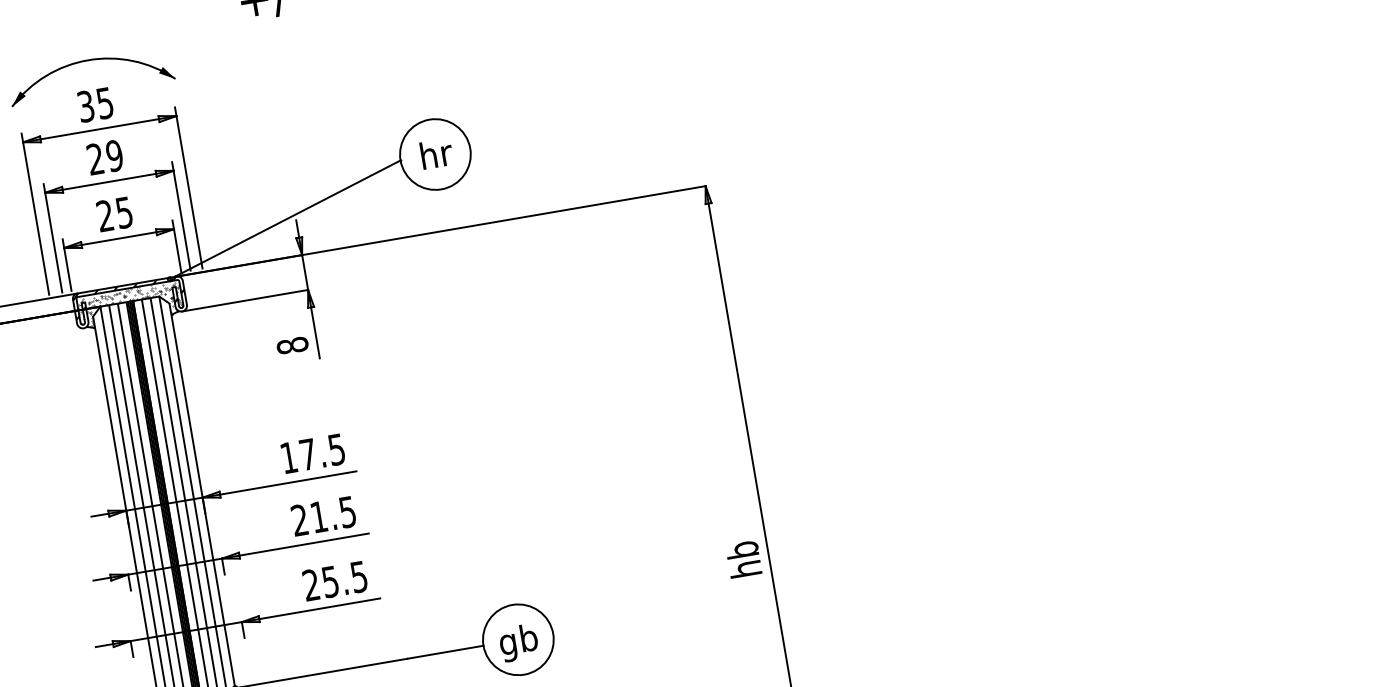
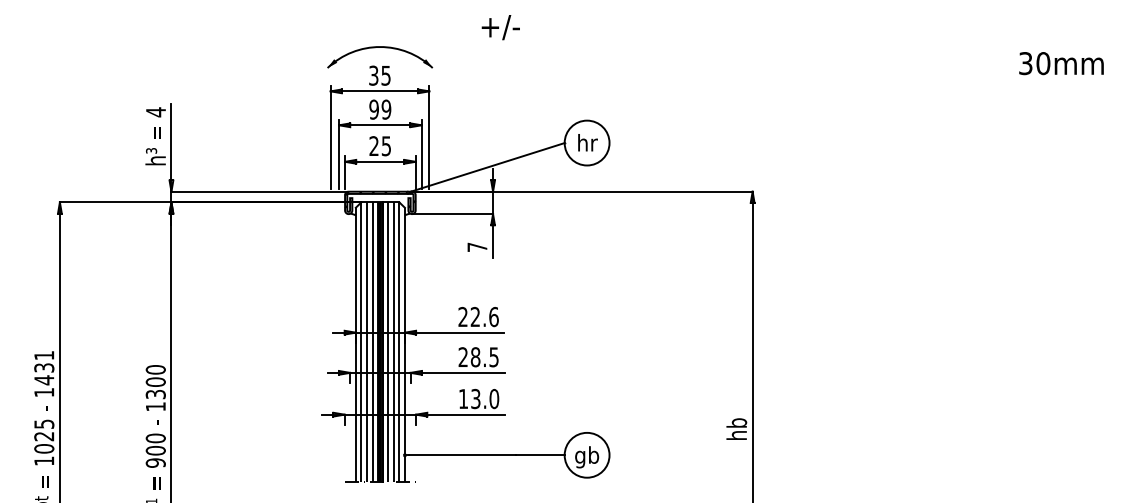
text: (94, 159) -> (373, 109), 29 -> 99
hatch: (129, 305) -> (379, 204), removed
text: (292, 345) -> (477, 247), 8 -> 7
text: (312, 452) -> (478, 316), 17.5 -> 22.6
text: (318, 517) -> (475, 357), 21.5 -> 28.5
text: (334, 580) -> (478, 398), 25.5 -> 13.0

